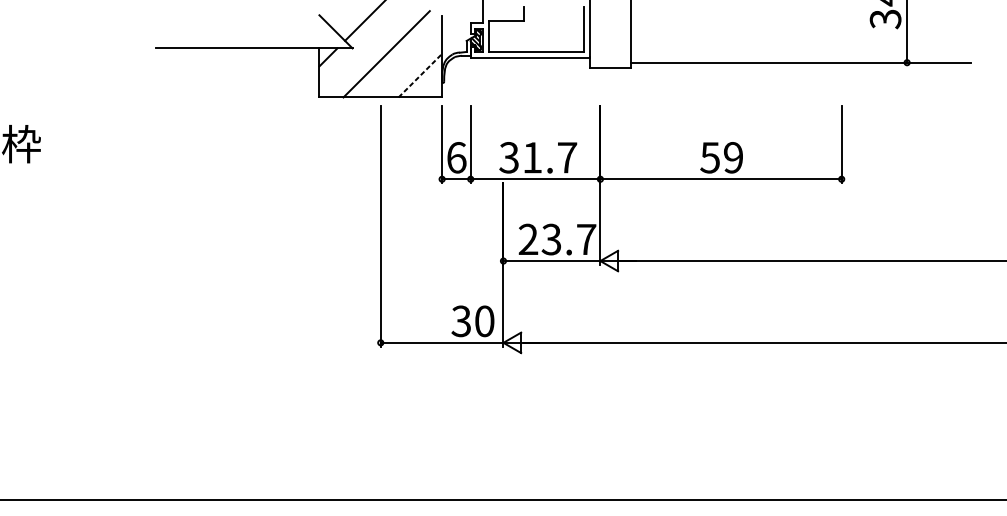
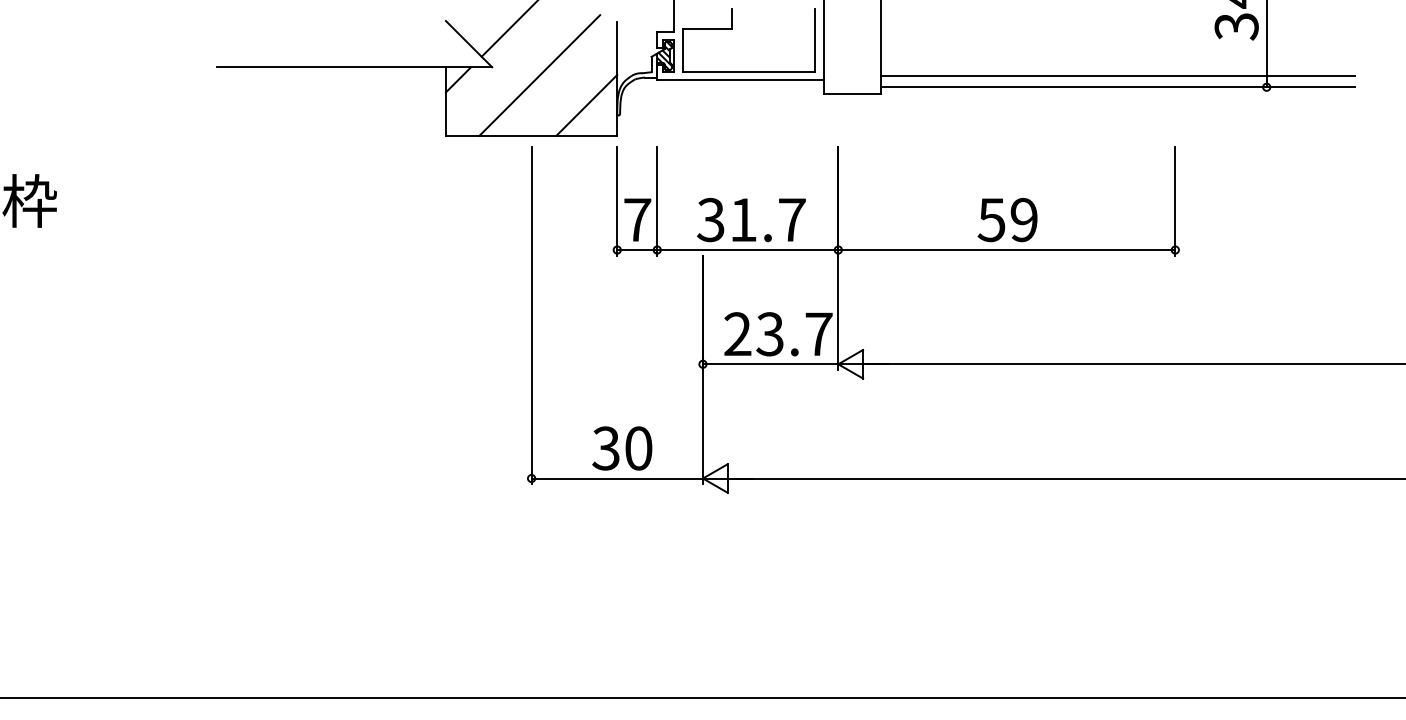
line: (800, 54) -> (1118, 75), added
line: (420, 75) -> (587, 105), dashed -> solid
text: (456, 157) -> (637, 219), 6 -> 7
text: (473, 321) -> (622, 448), moved

